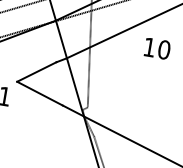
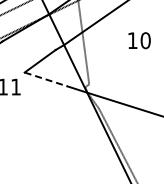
text: (157, 48) -> (139, 40), moved
line: (40, 93) -> (46, 79), solid -> dashed

